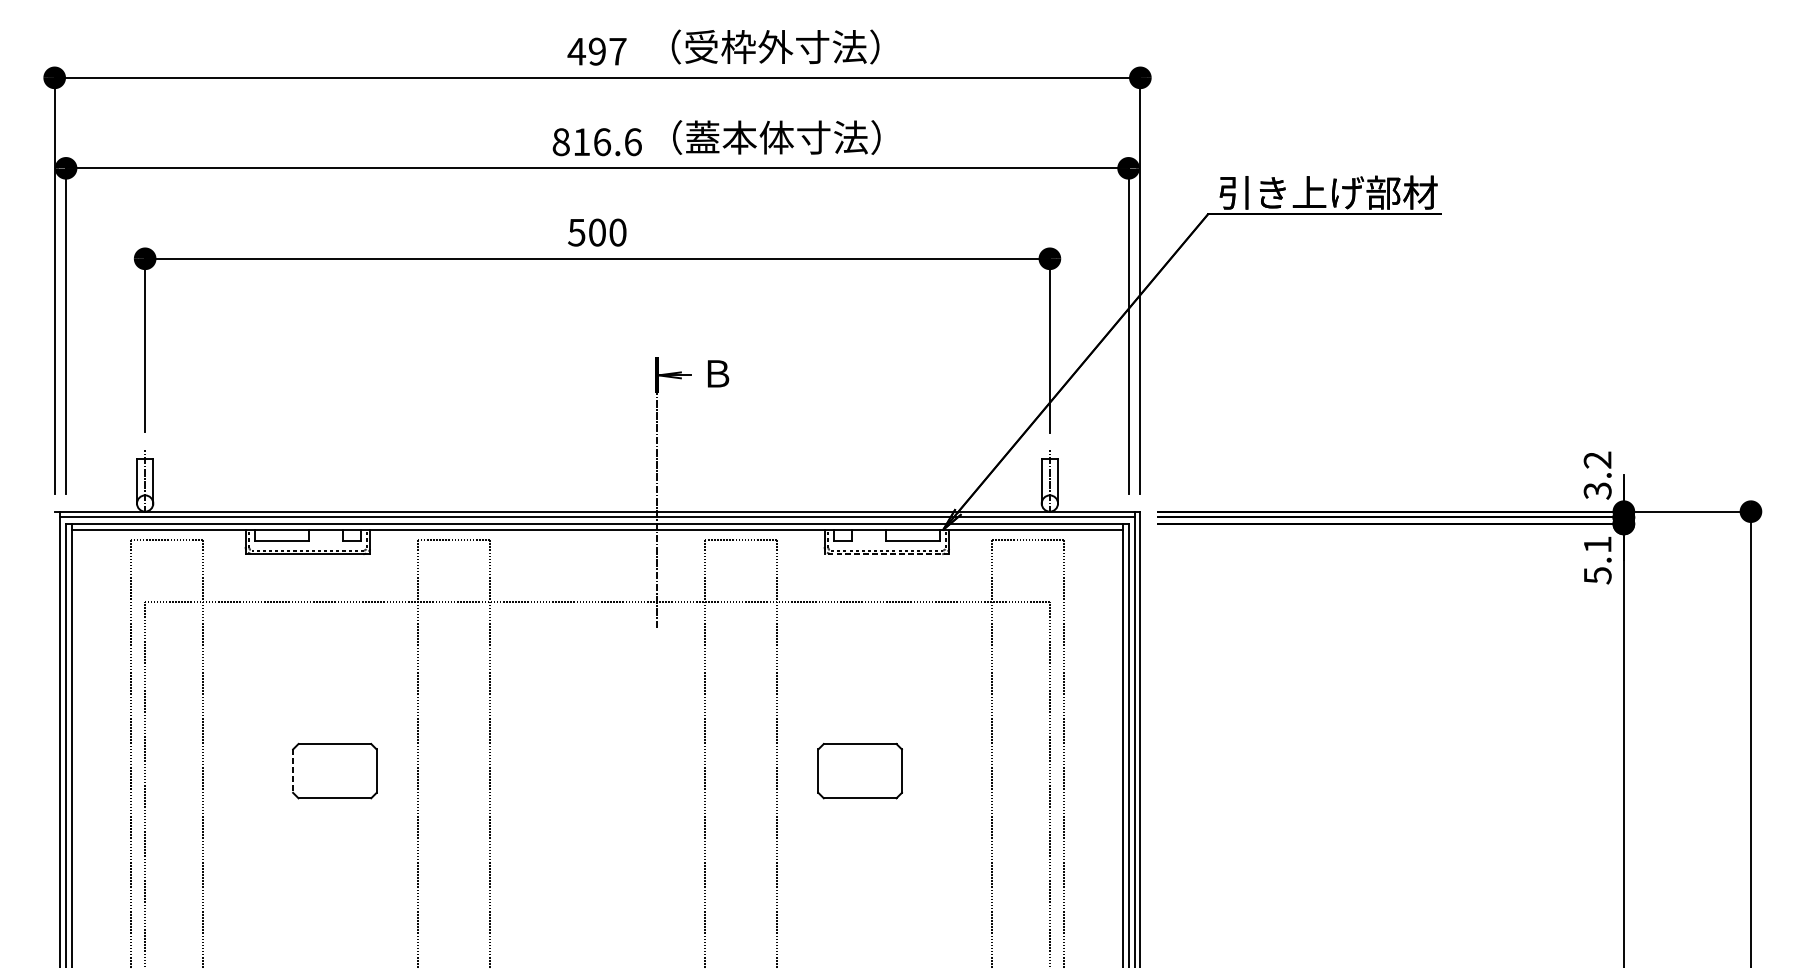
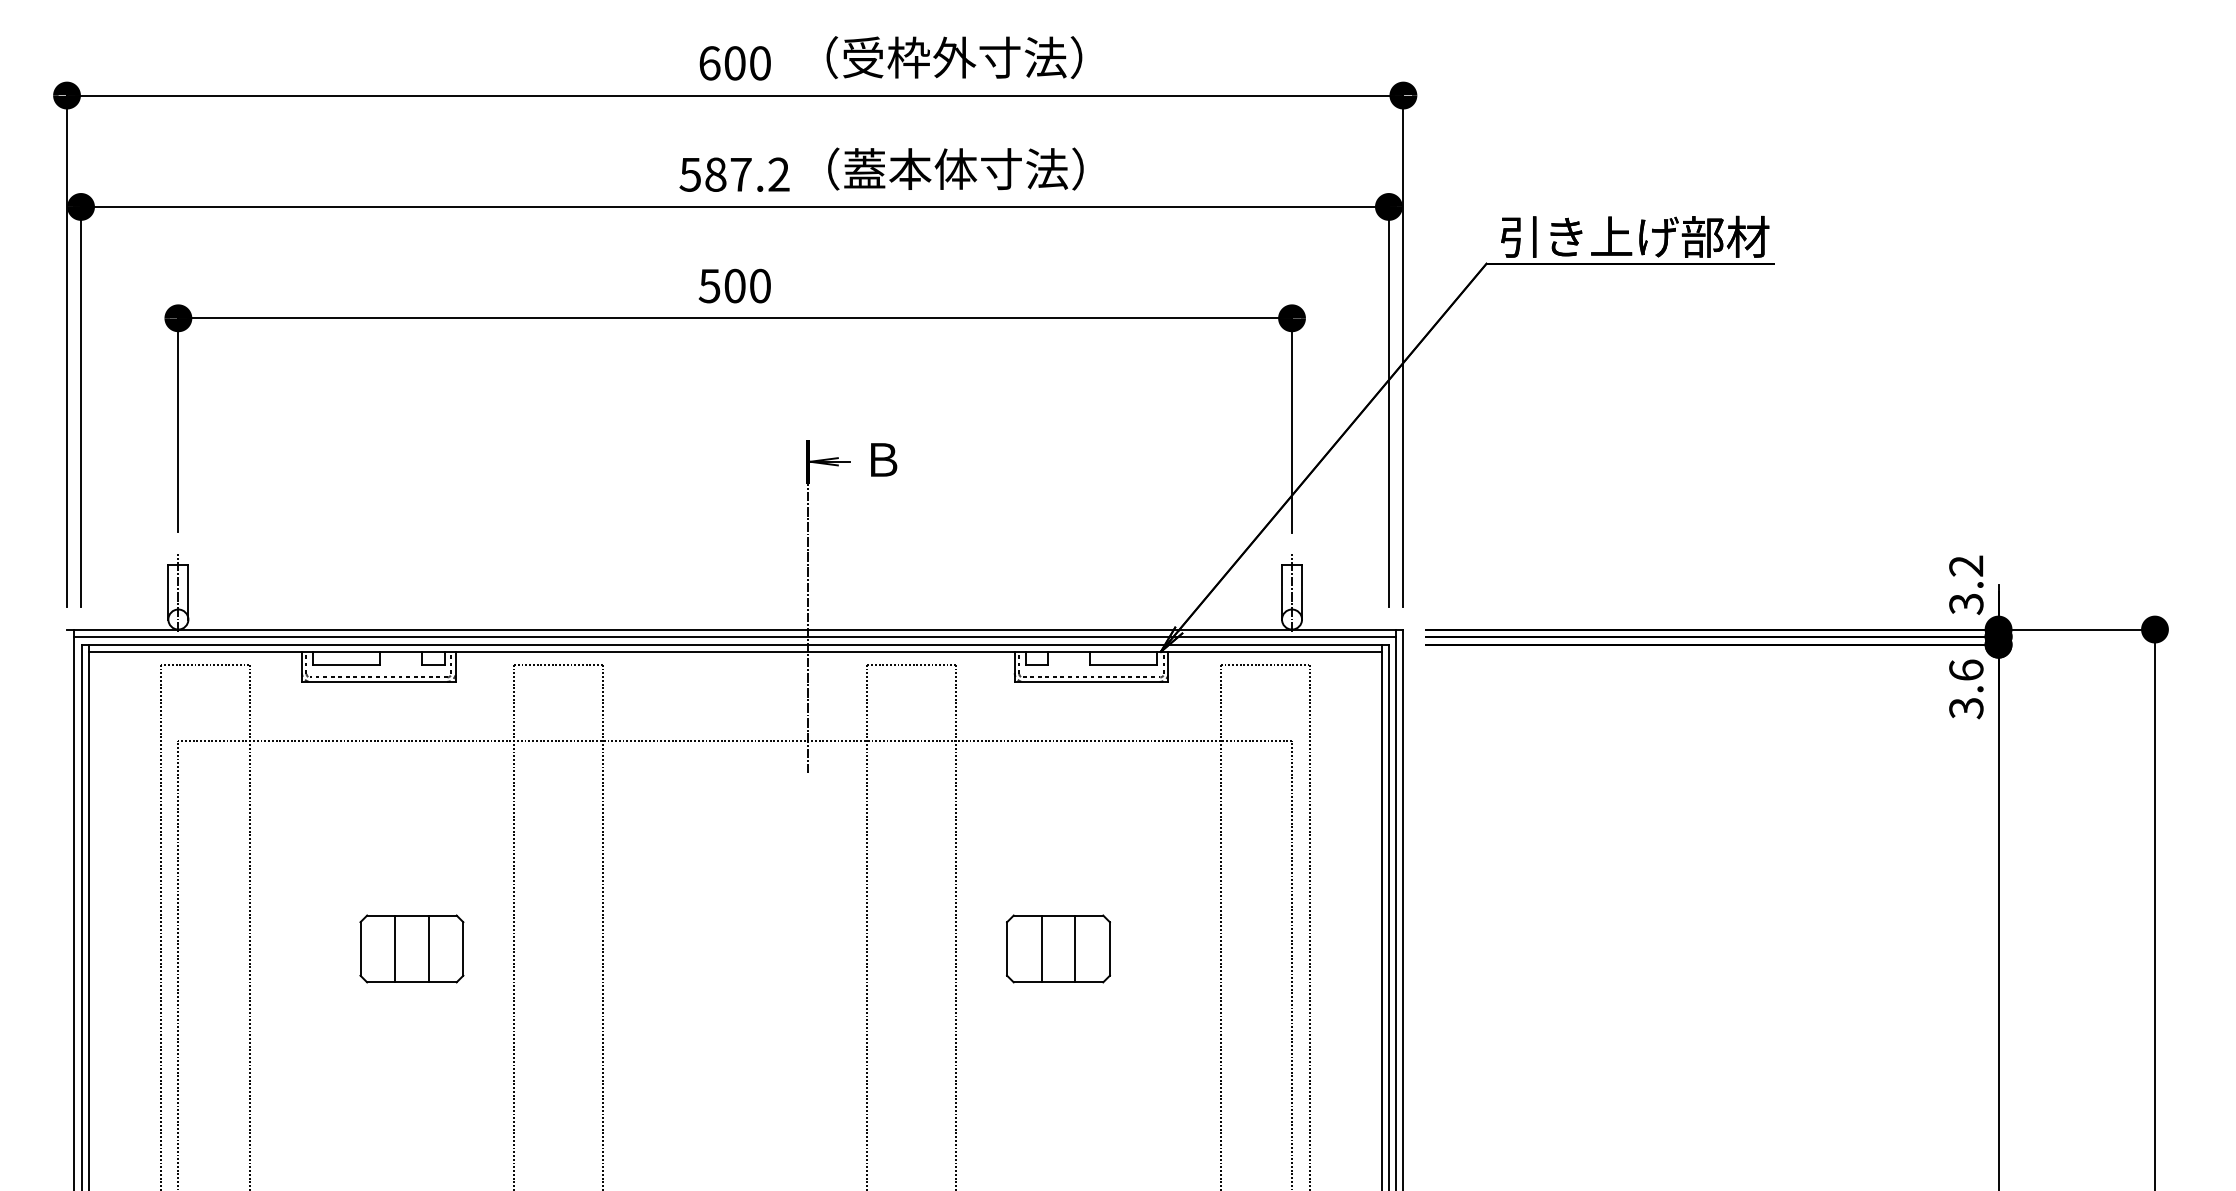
text: (596, 51) -> (734, 63), 497 -> 600
text: (596, 141) -> (734, 174), 816.6 -> 587.2
line: (886, 553) -> (1091, 681), dashed -> solid
text: (1597, 560) -> (1966, 689), 5.1 -> 3.6
line: (293, 770) -> (360, 948), dashed -> solid
line: (321, 770) -> (395, 948), added
line: (348, 770) -> (428, 948), added
line: (846, 770) -> (1041, 948), added
line: (873, 770) -> (1075, 948), added

